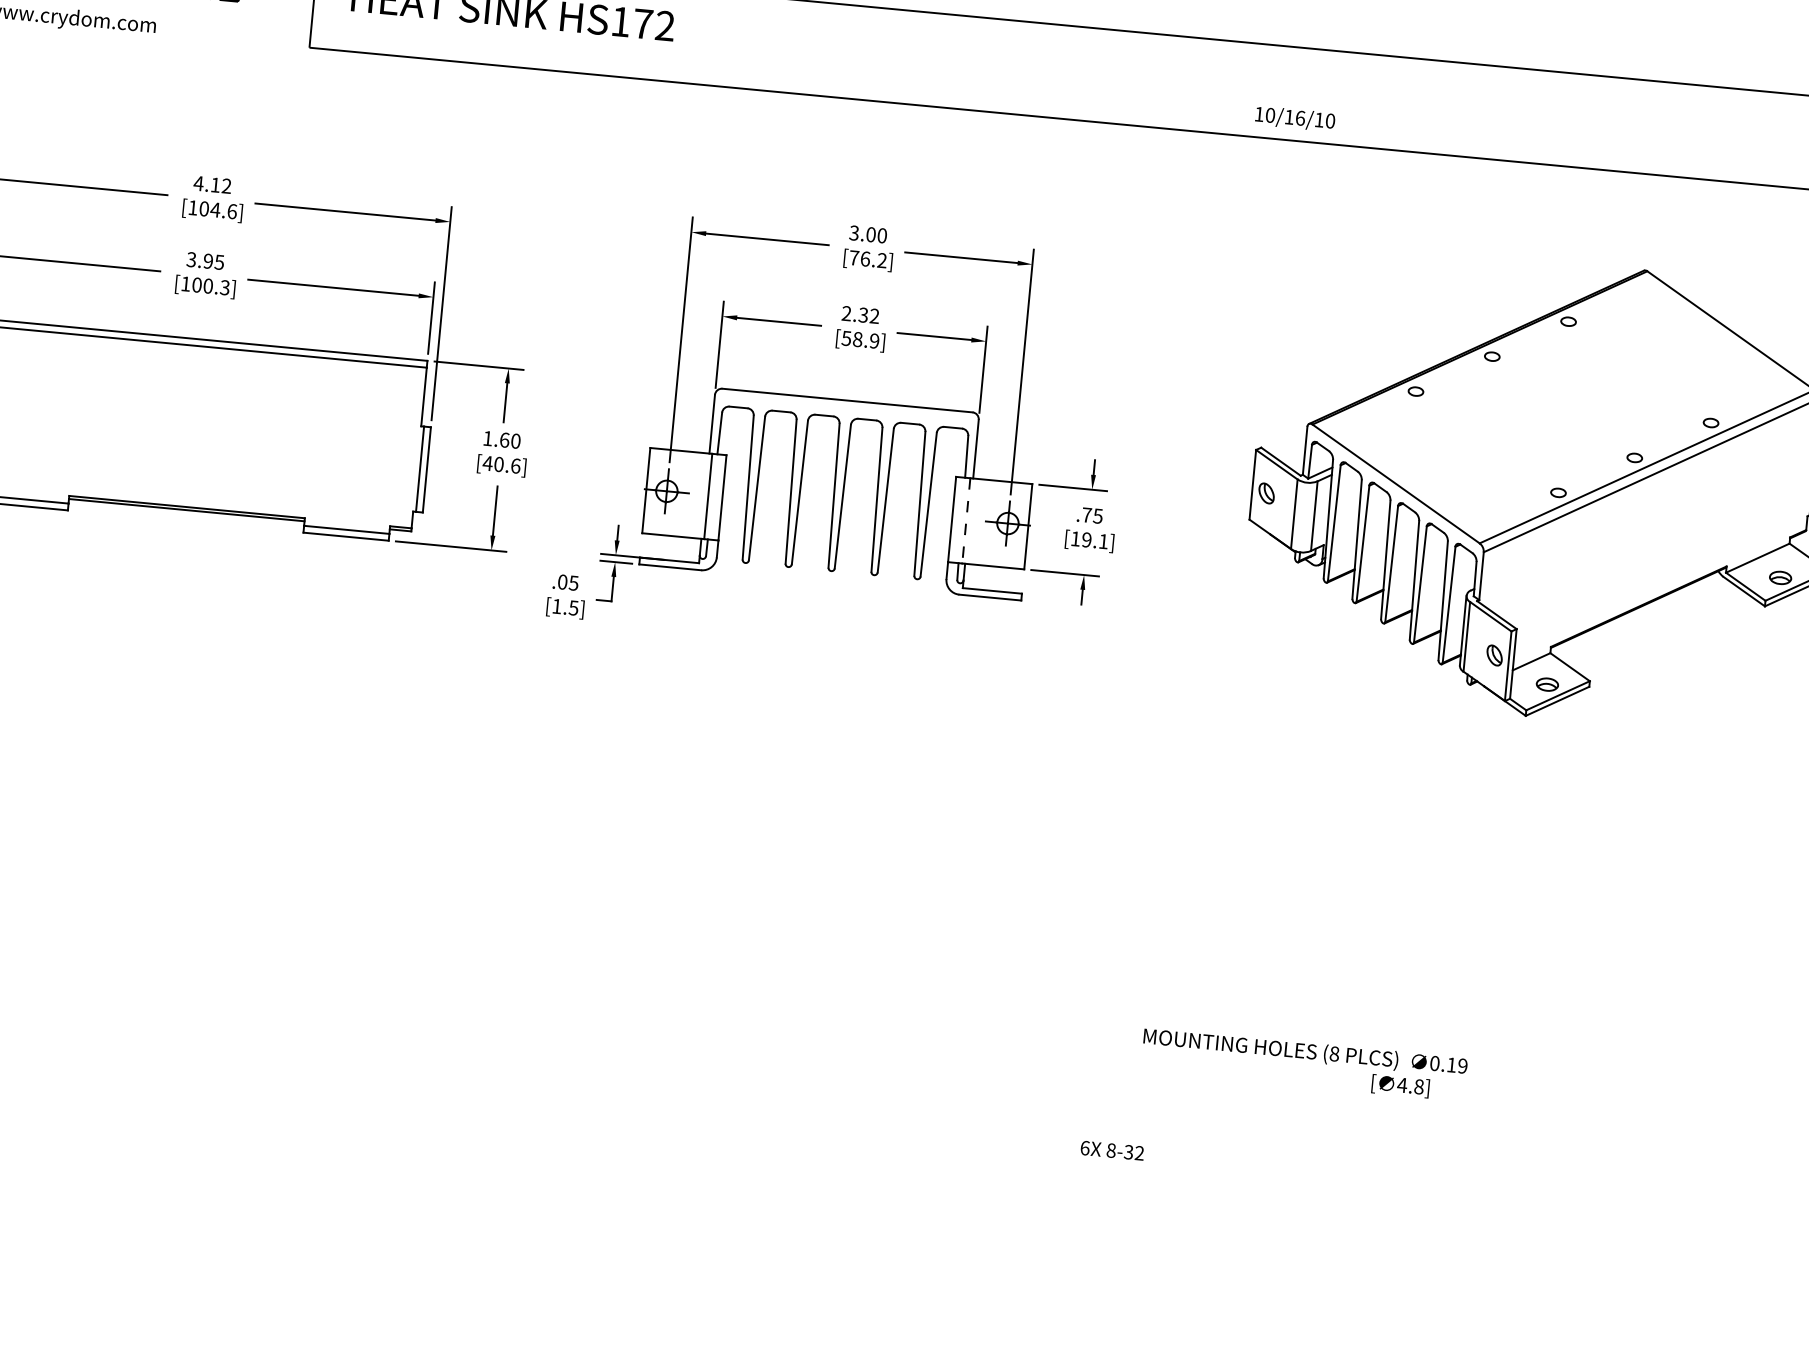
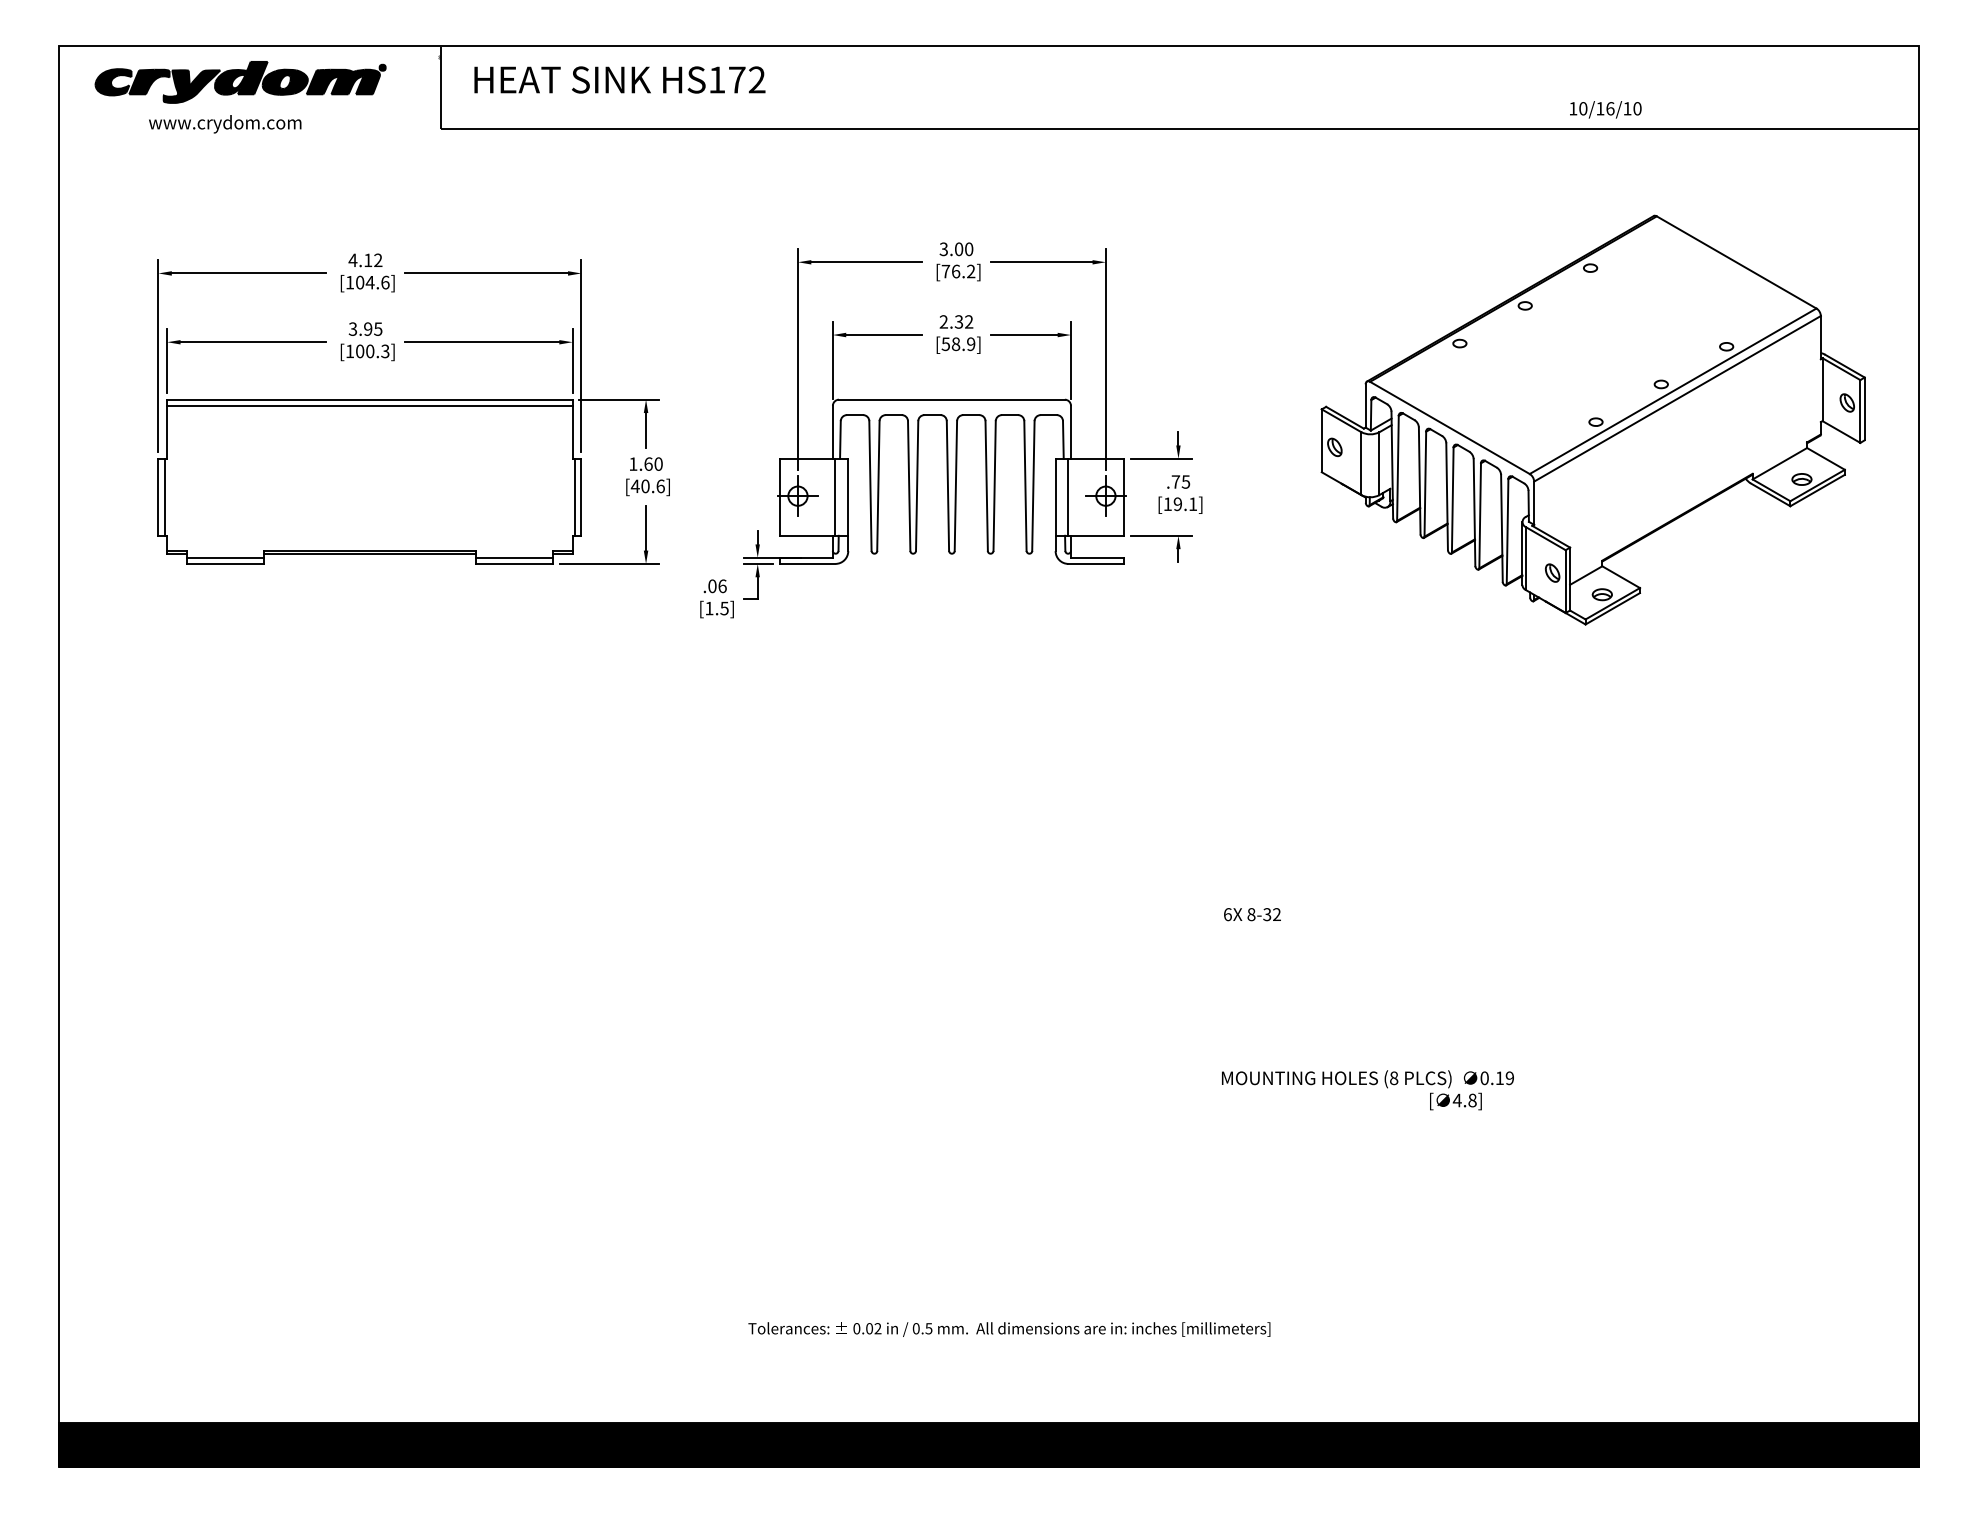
text: (1294, 118) -> (1605, 109), moved
line: (966, 521) -> (1068, 497), dashed -> solid
text: (573, 583) -> (722, 586), .05 -> .06
text: (1303, 1064) -> (1367, 1090), moved
text: (1112, 1150) -> (1252, 914), moved

